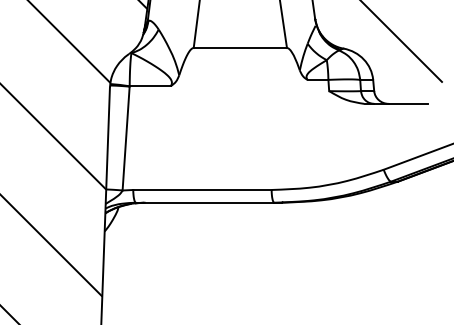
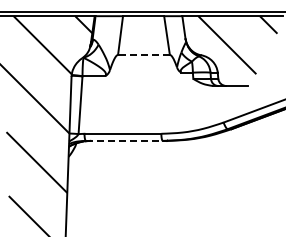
line: (239, 47) -> (143, 54), solid -> dashed
line: (205, 202) -> (124, 140), solid -> dashed

